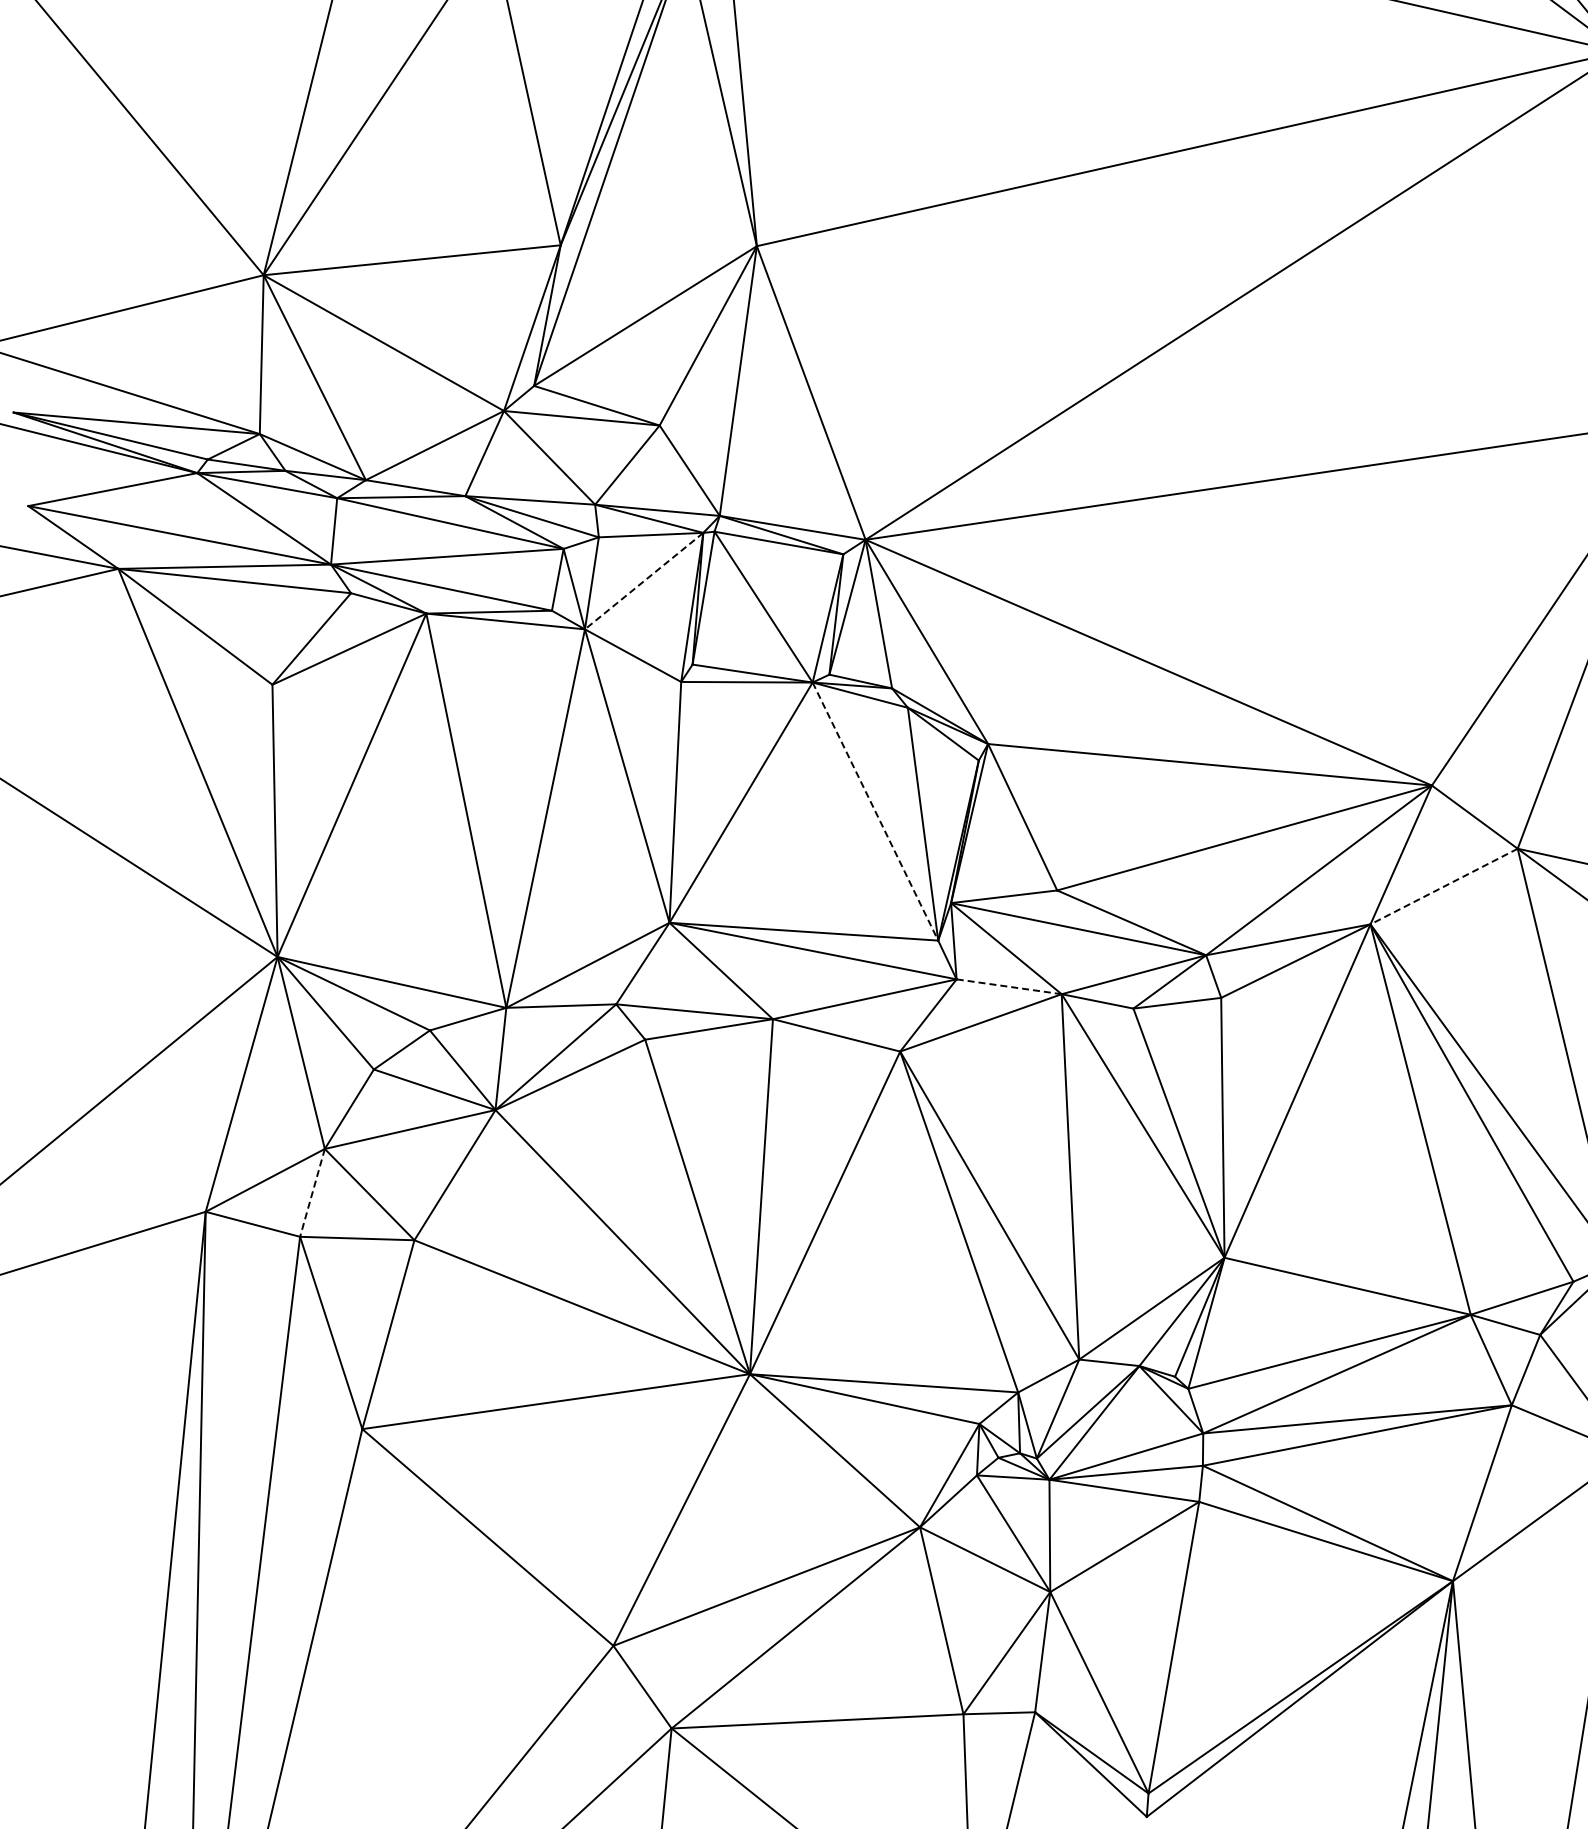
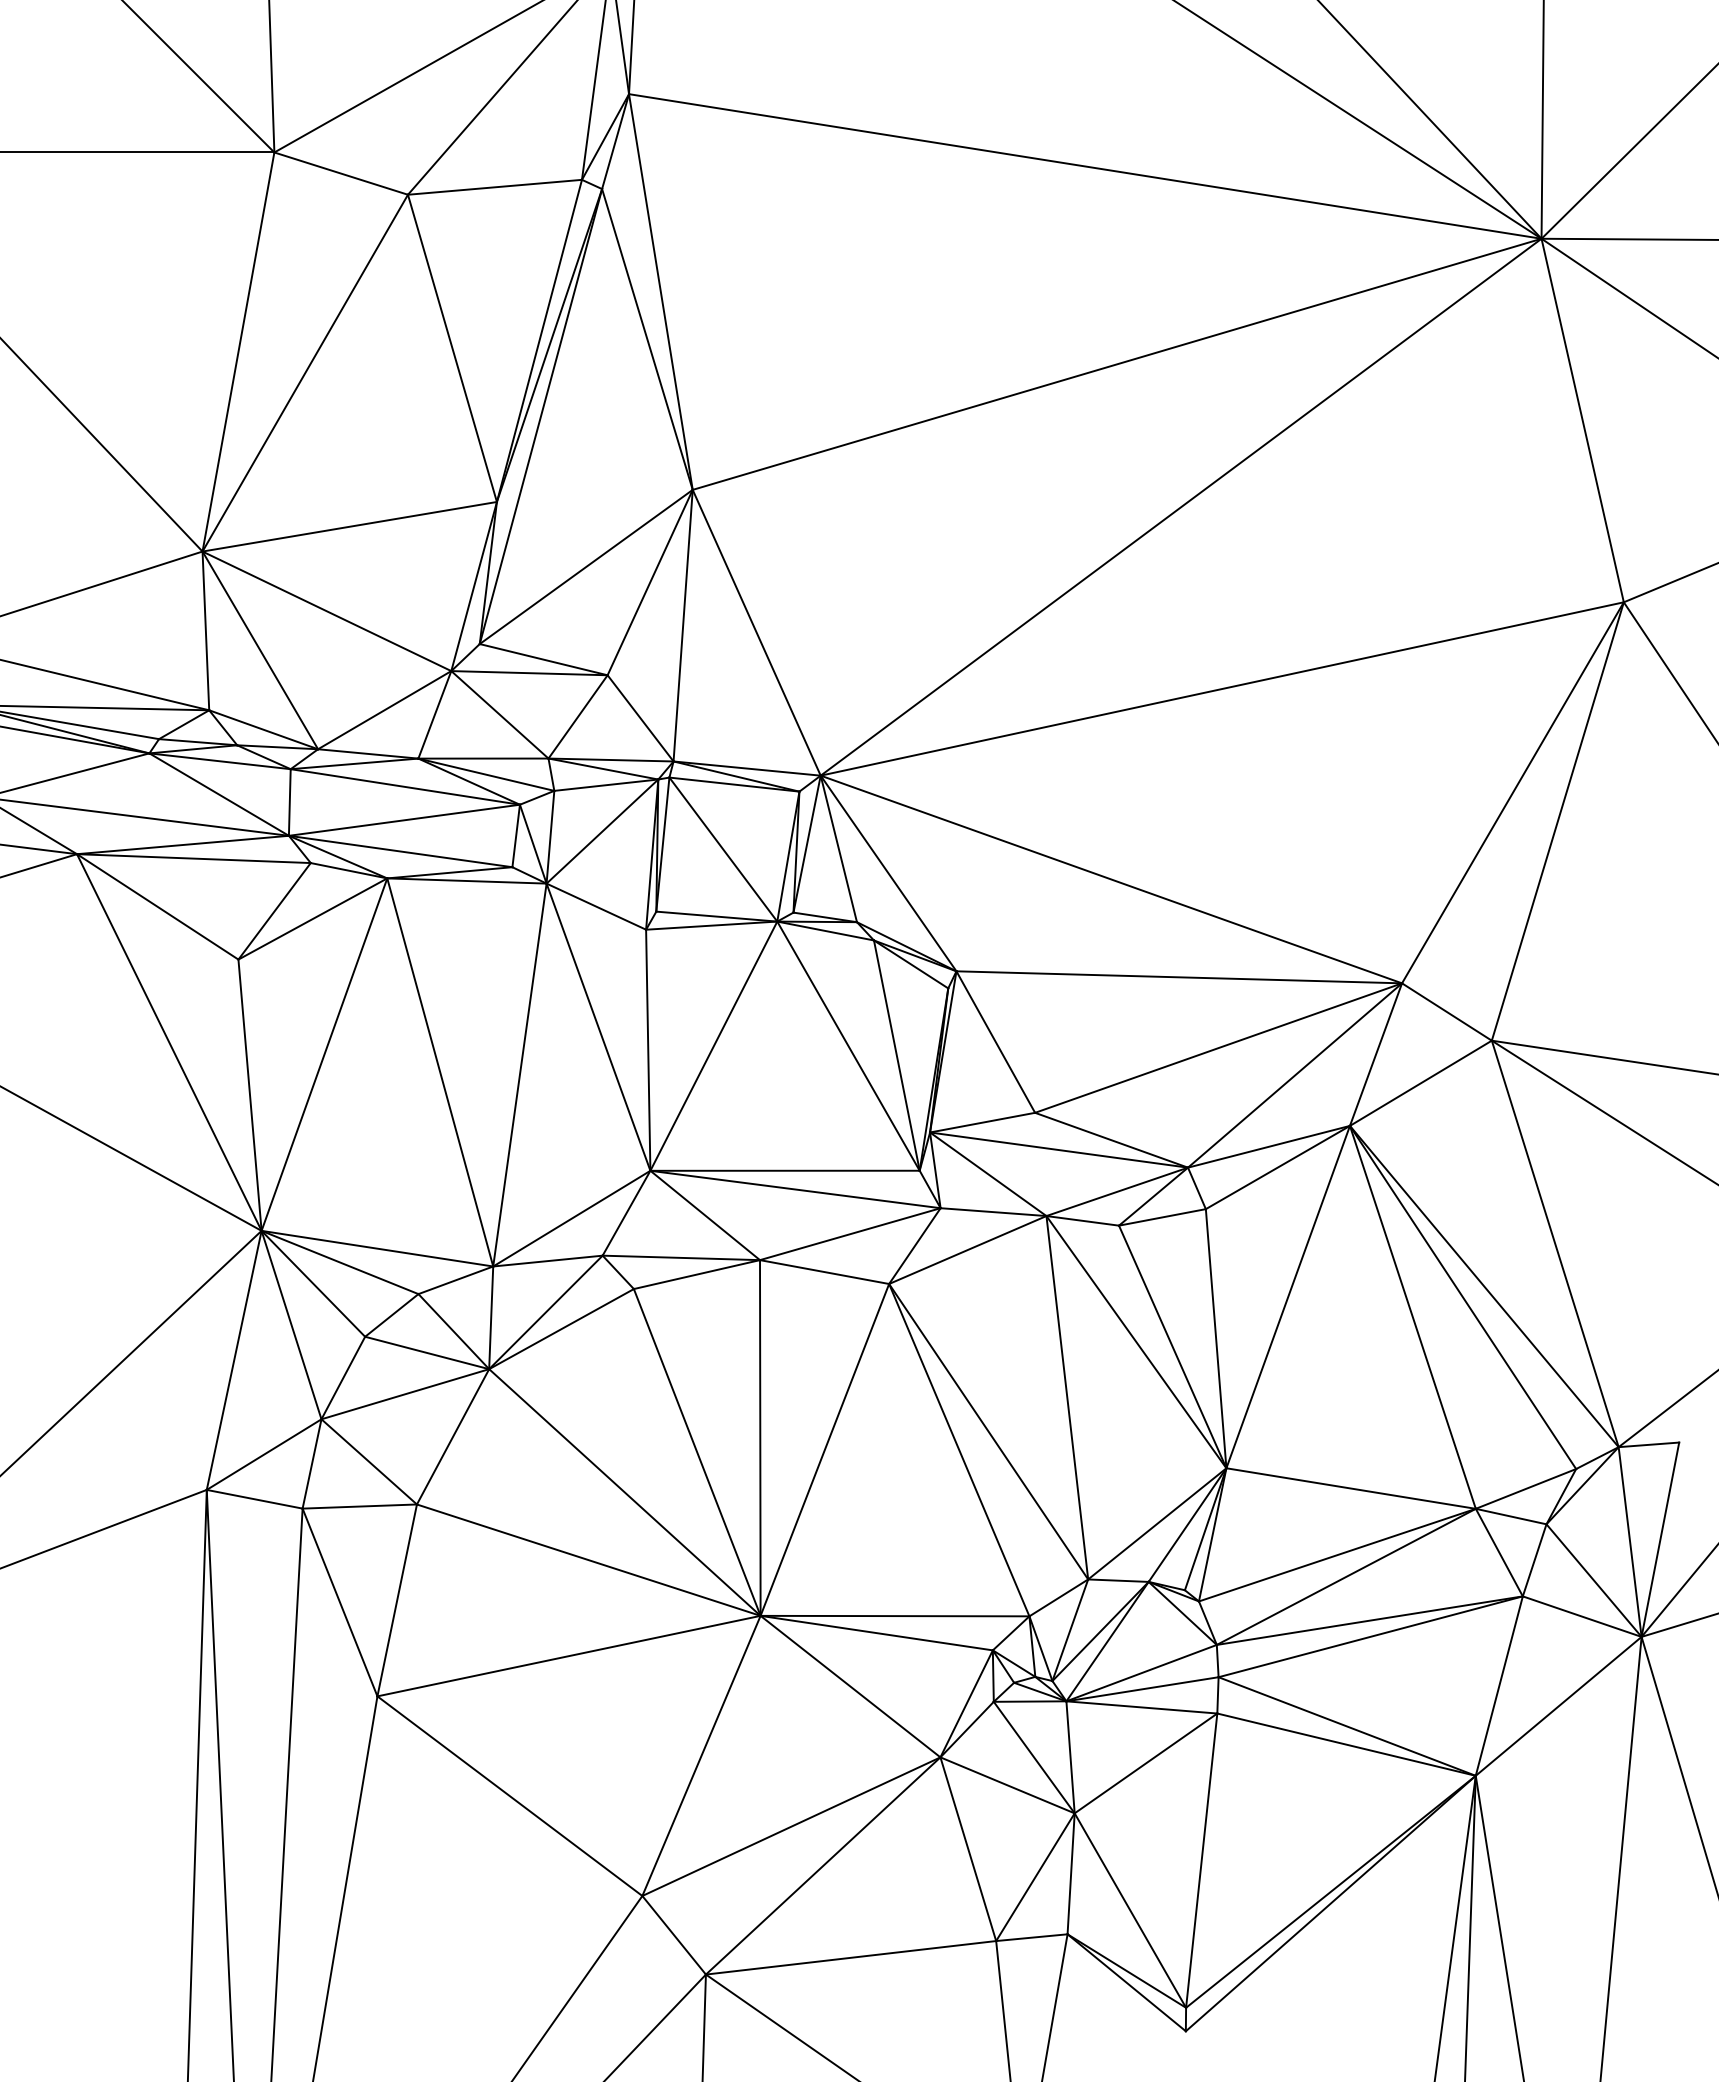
line: (644, 581) -> (602, 831), dashed -> solid
line: (875, 811) -> (848, 1046), dashed -> solid
line: (1443, 886) -> (1420, 1083), dashed -> solid
line: (1009, 987) -> (993, 1212), dashed -> solid
line: (312, 1192) -> (312, 1463), dashed -> solid

